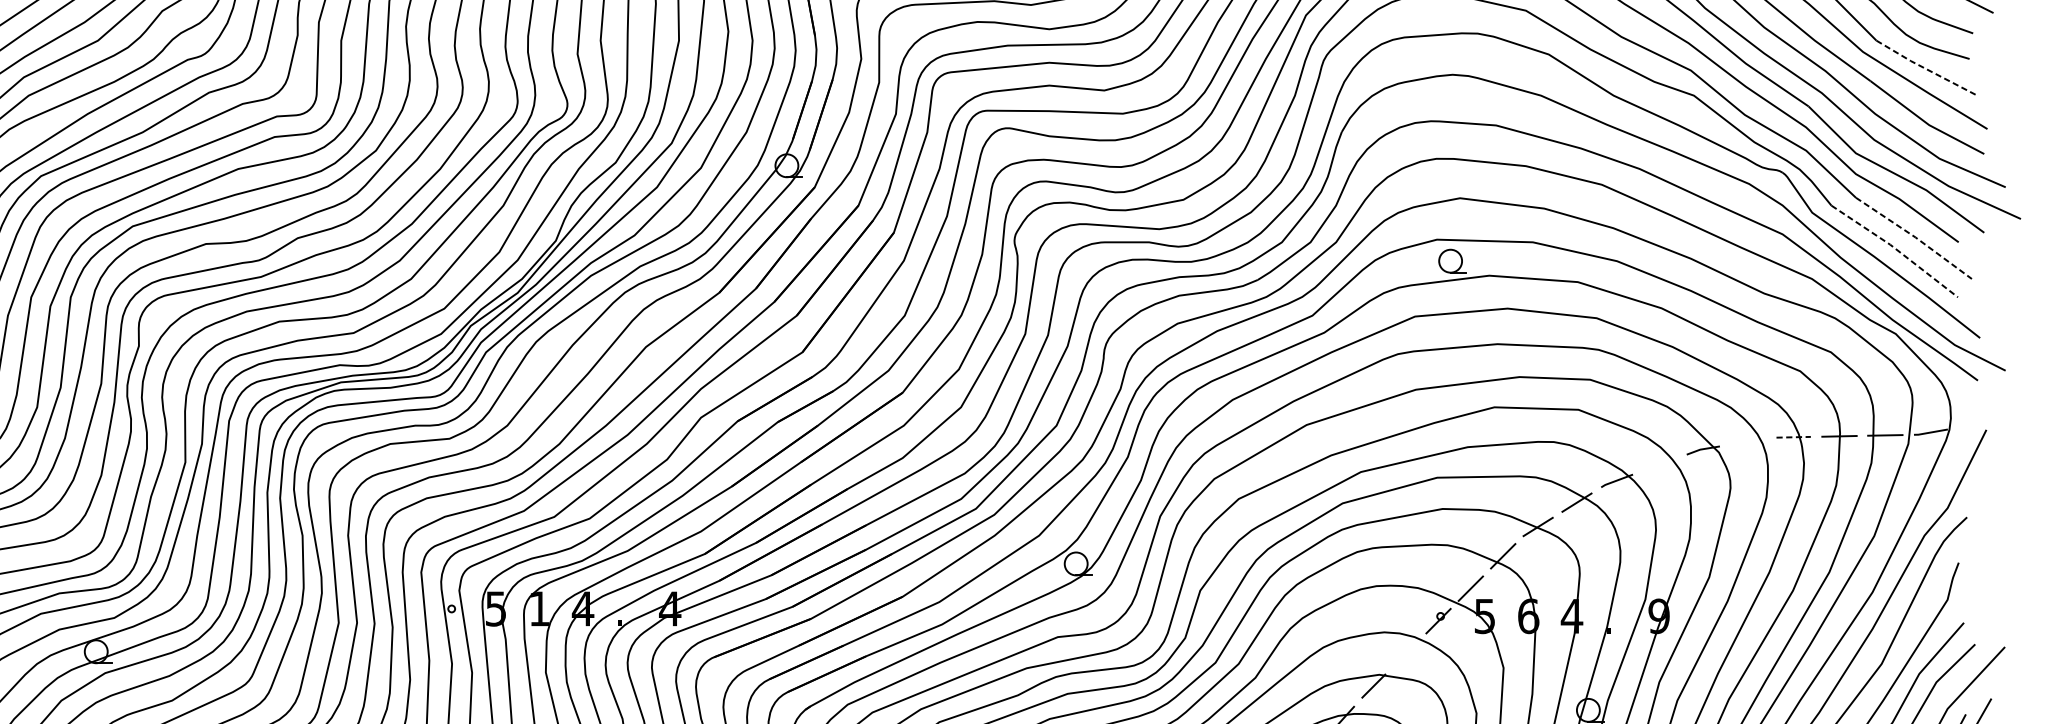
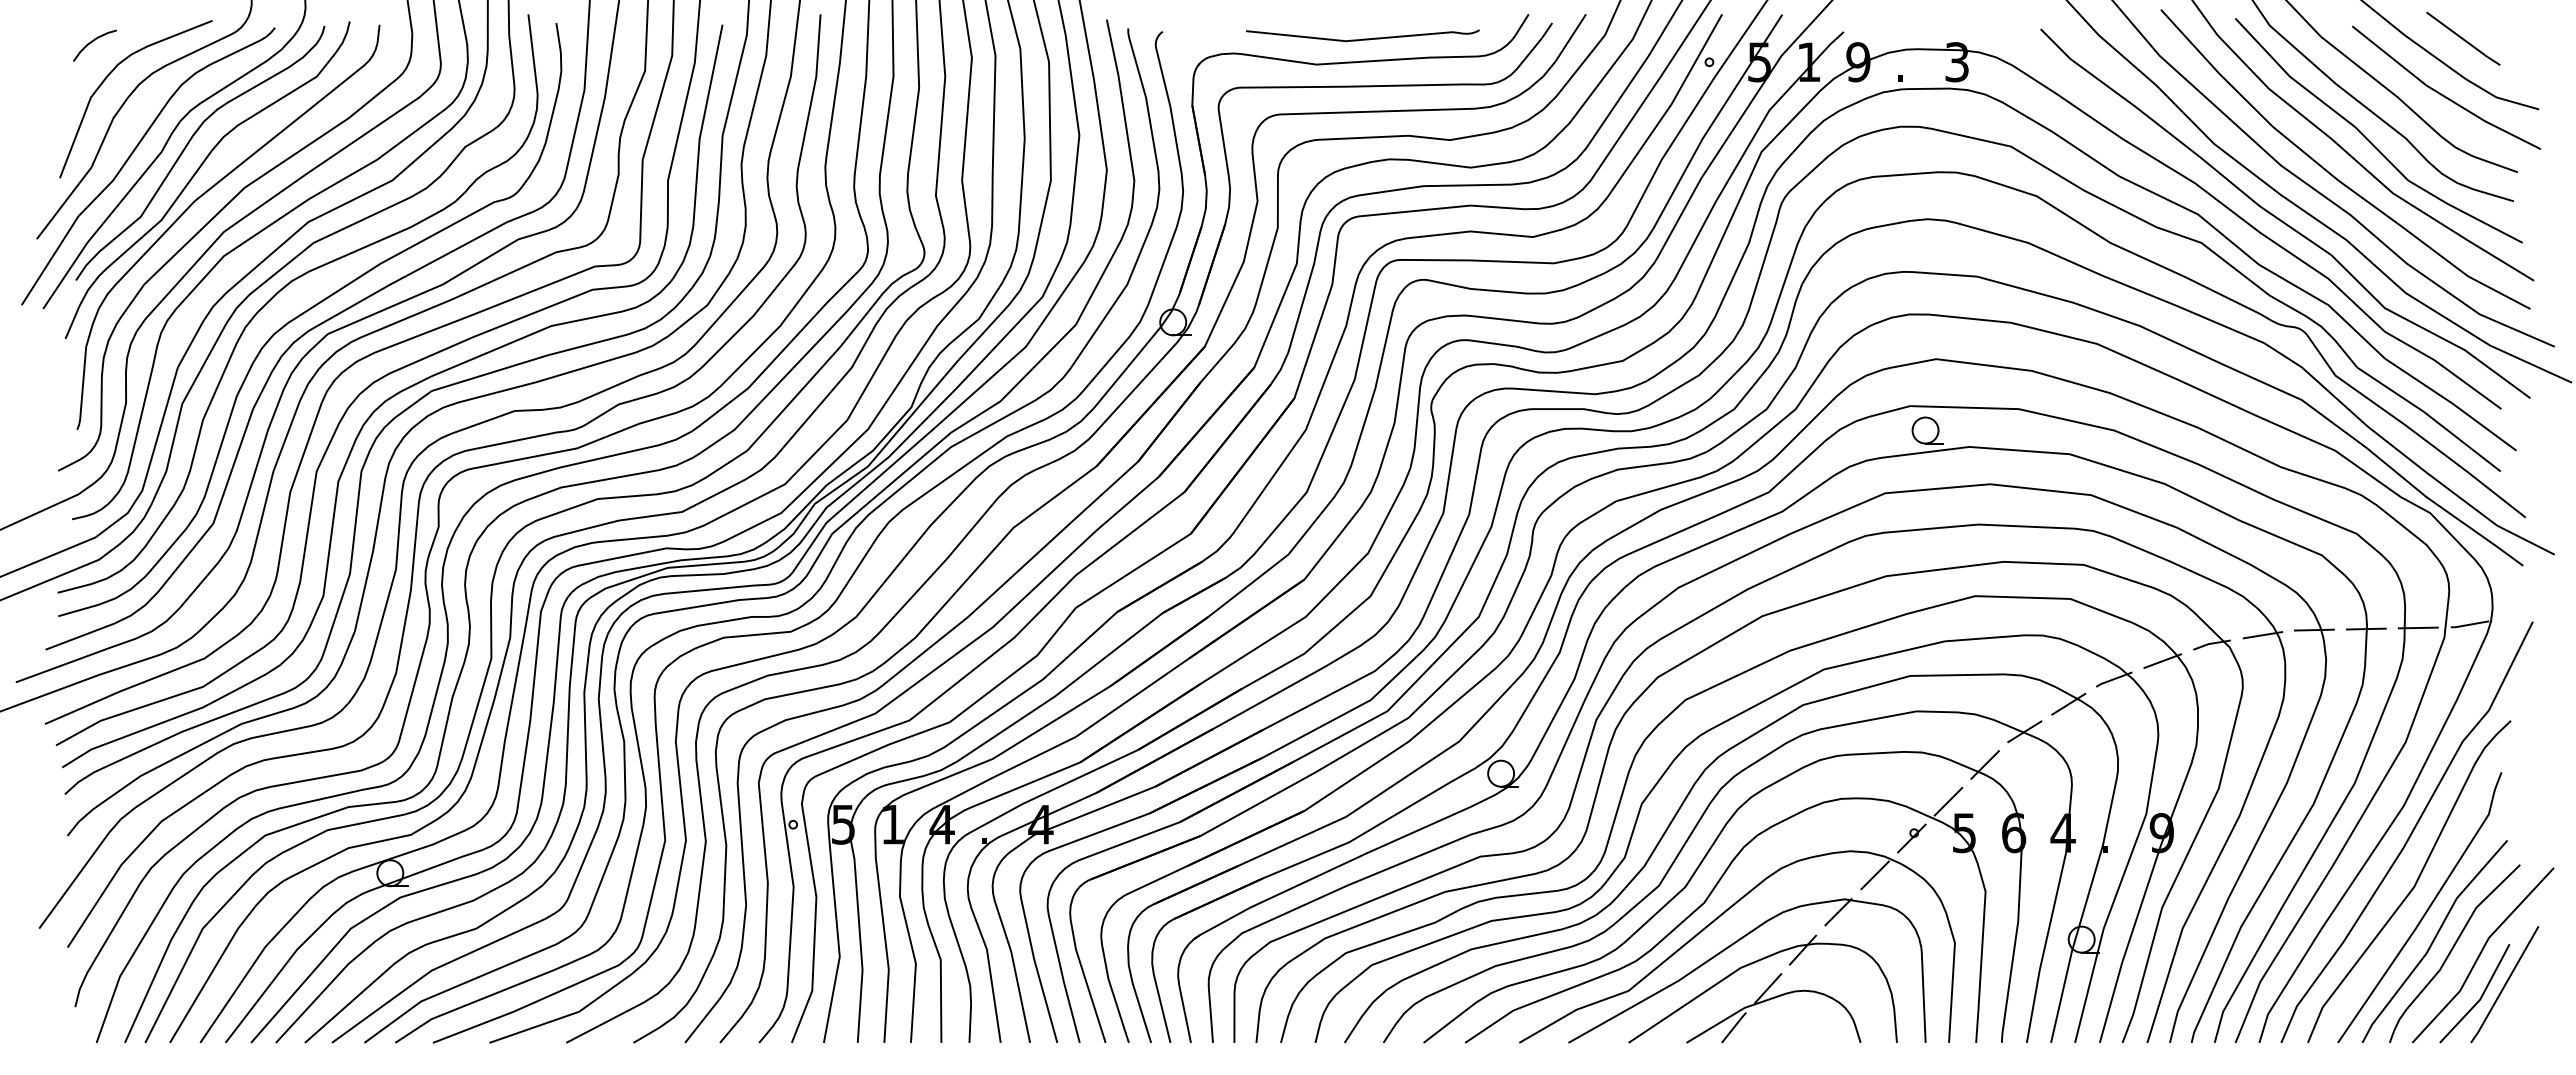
line: (1926, 68) -> (2464, 212), dashed -> solid
line: (1915, 237) -> (2452, 403), dashed -> solid
line: (1896, 249) -> (2430, 417), dashed -> solid
line: (1793, 437) -> (2314, 630), dashed -> solid
line: (1747, 442) -> (2262, 635), added
line: (1659, 464) -> (2162, 660), added
line: (1405, 653) -> (1874, 875), added

